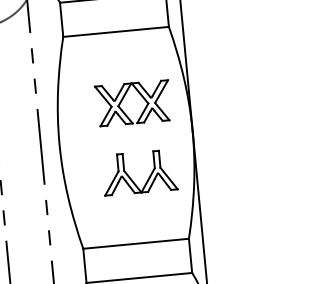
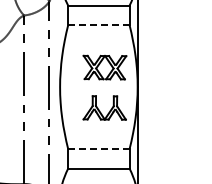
line: (115, 32) -> (98, 25), solid -> dashed
line: (135, 243) -> (98, 148), solid -> dashed

